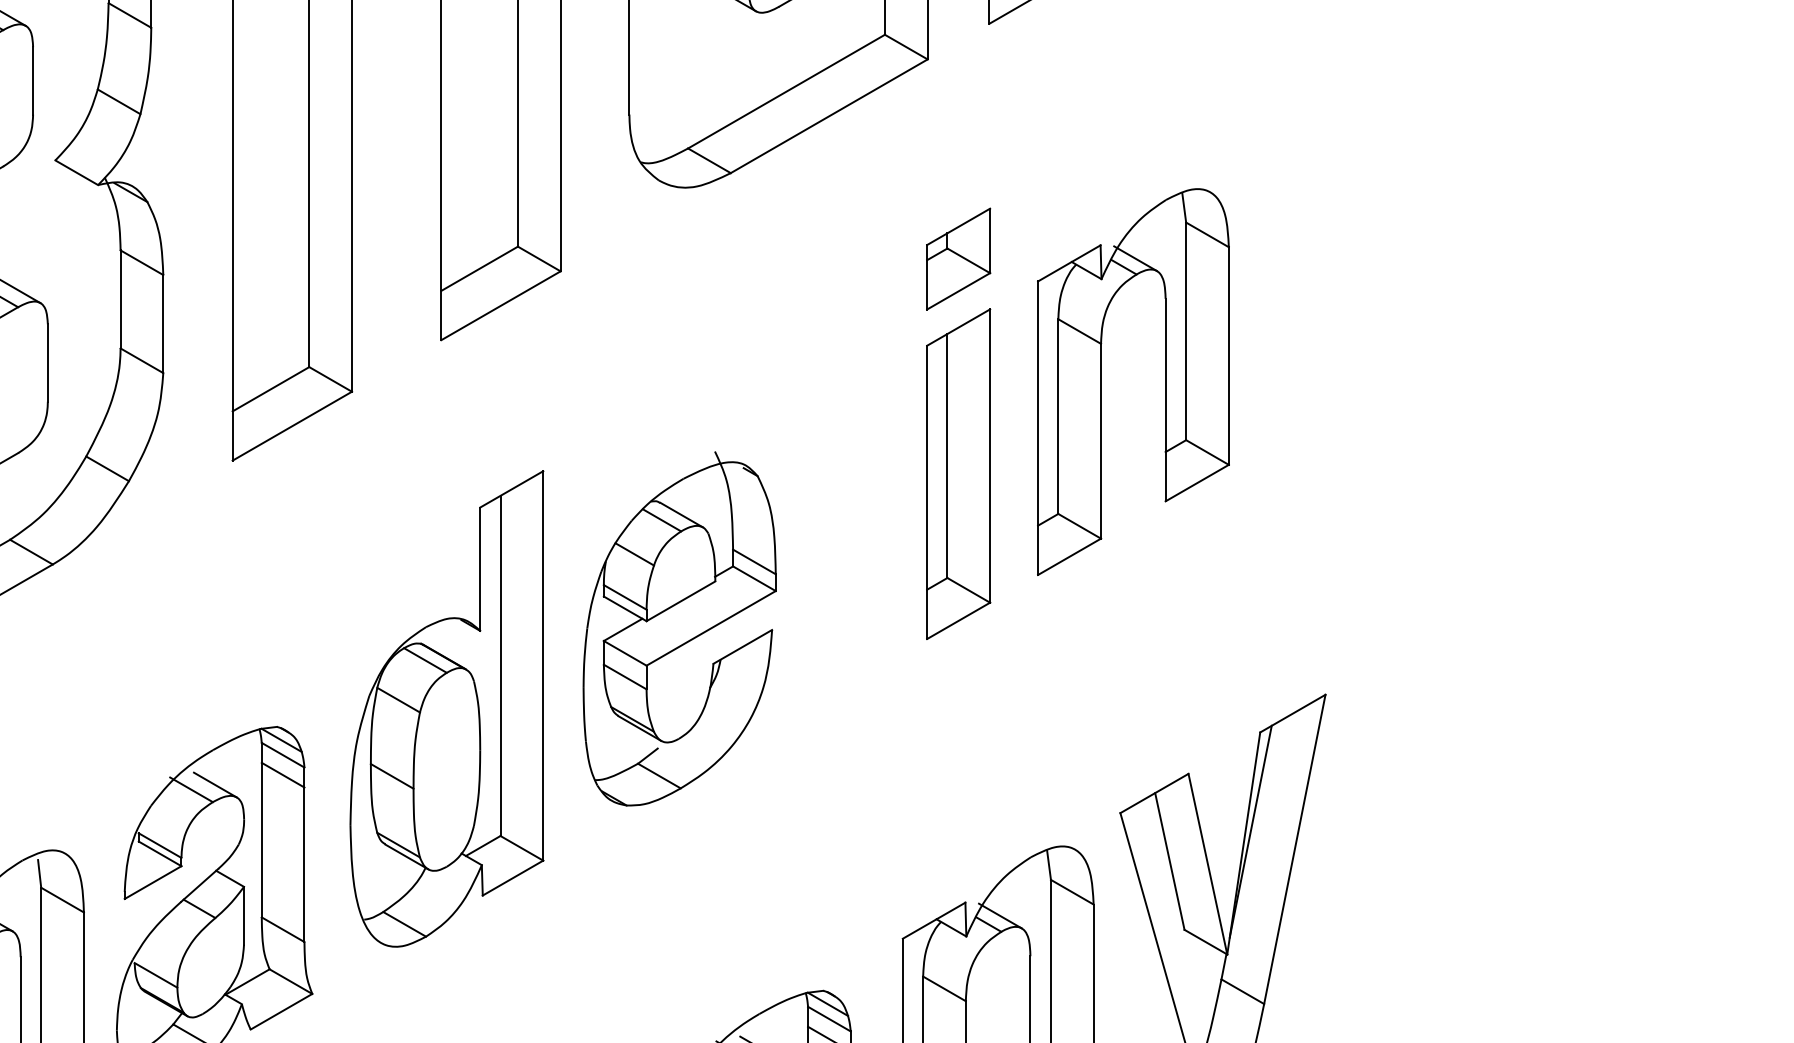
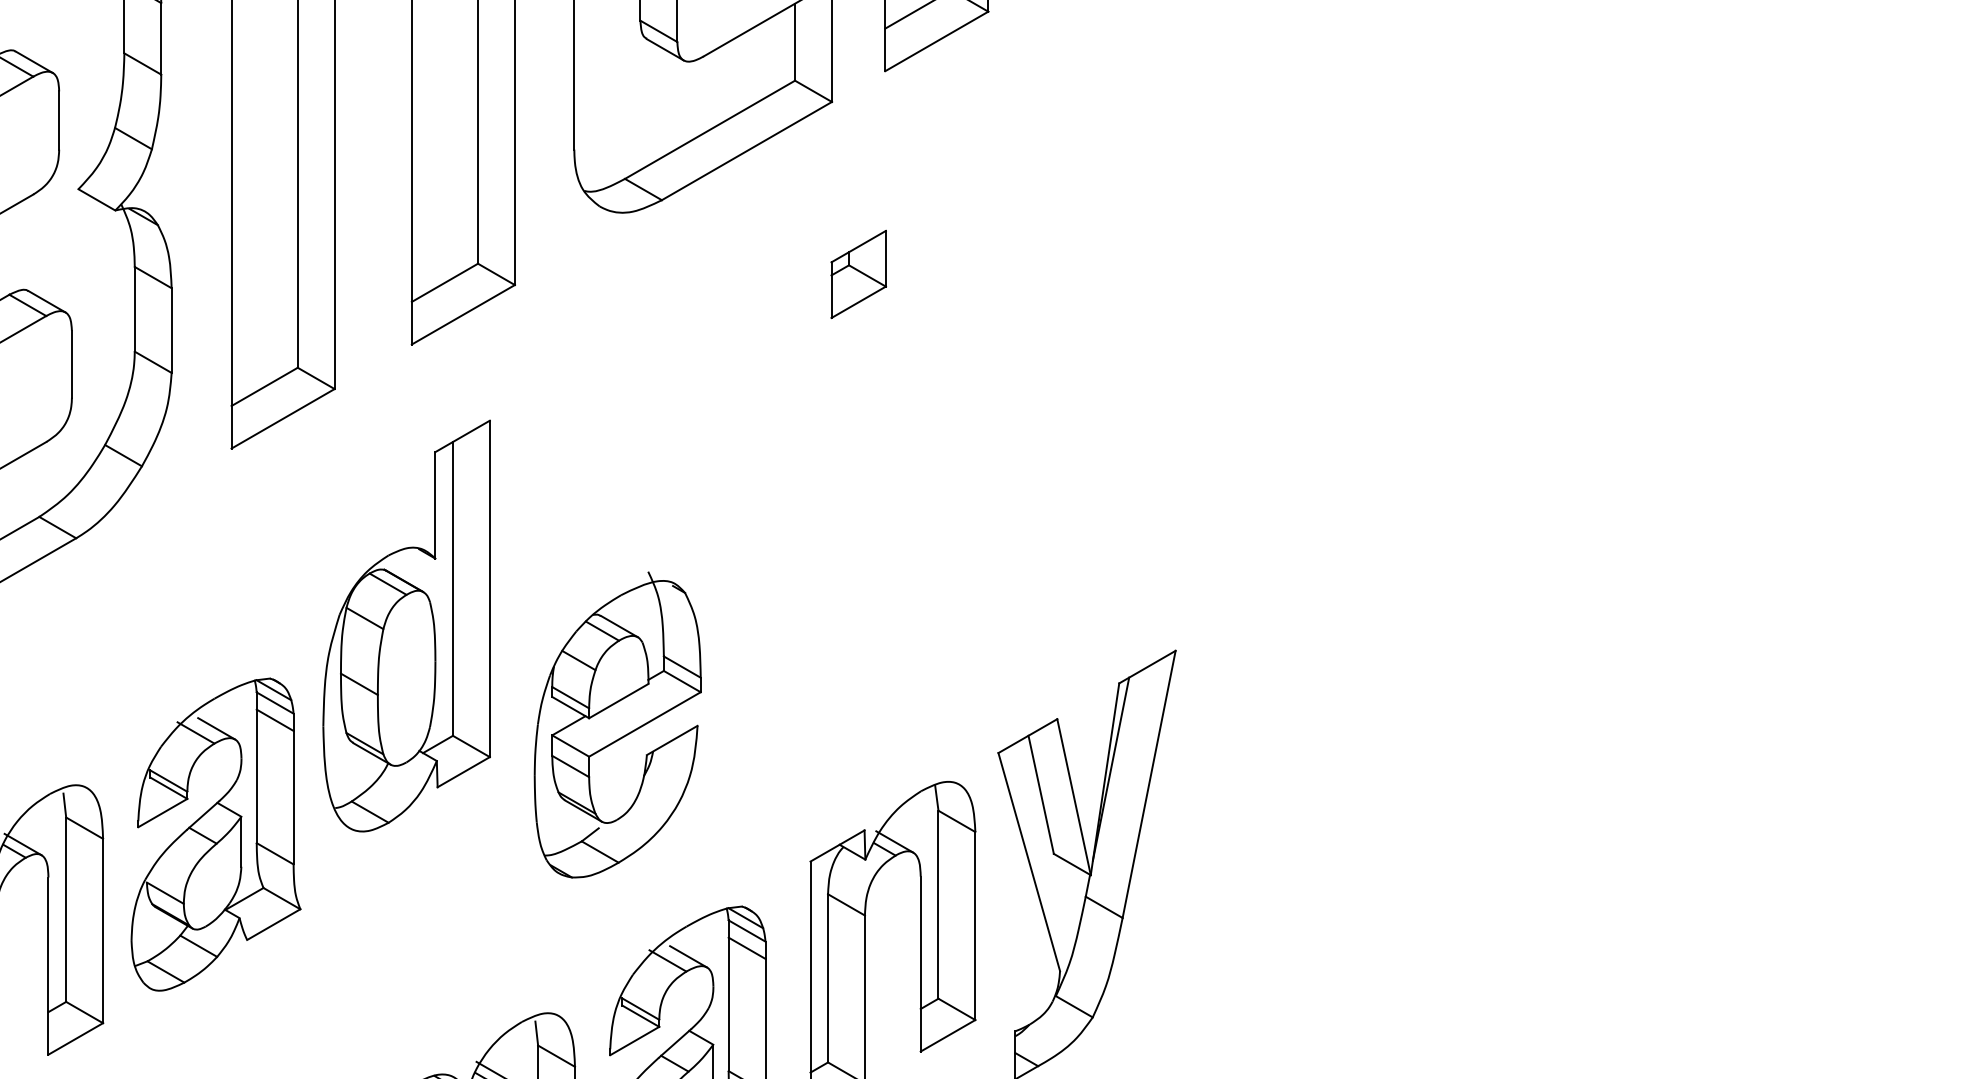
part: (1101, 381) -> (982, 380), removed
part: (958, 473) -> (858, 459), removed
part: (679, 628) -> (617, 724), moved
part: (446, 708) -> (406, 625), moved

